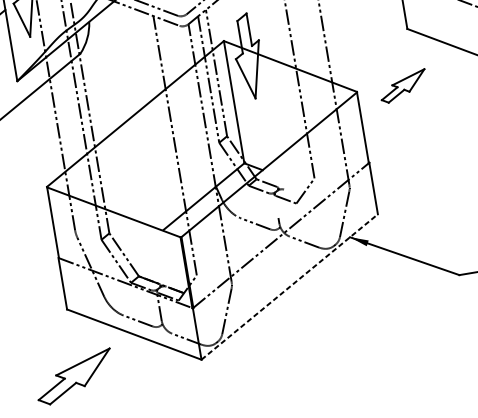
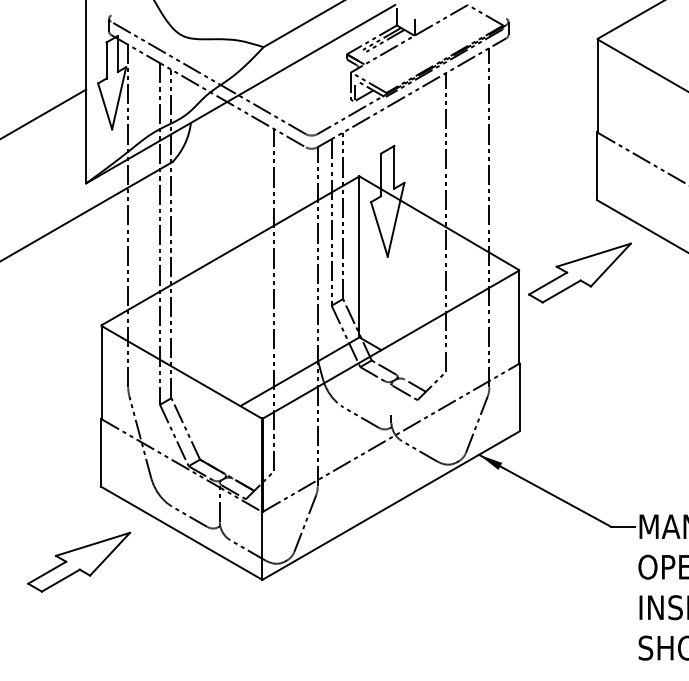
part: (403, 86) -> (579, 272), size x1.67
line: (292, 192) -> (414, 385), added
line: (290, 286) -> (391, 505), dashed -> solid
part: (74, 376) -> (79, 561), moved

